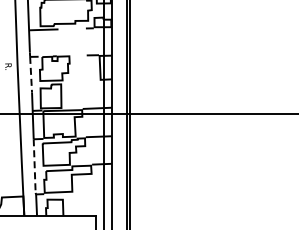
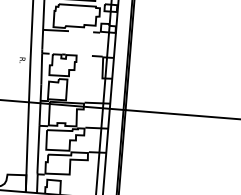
line: (31, 74) -> (42, 68), dashed -> solid
line: (34, 166) -> (38, 149), dashed -> solid

